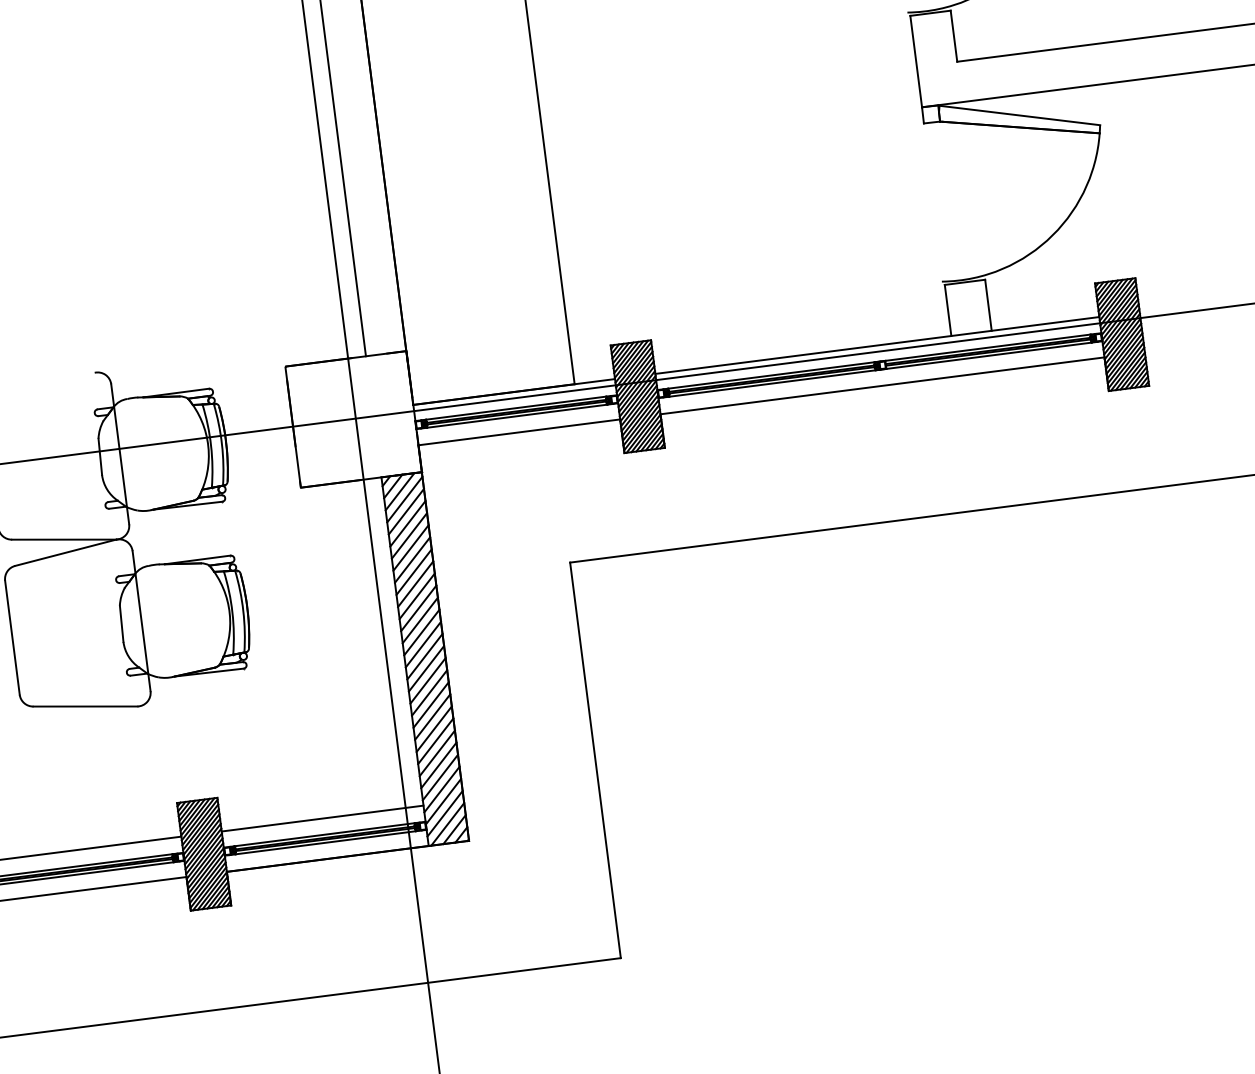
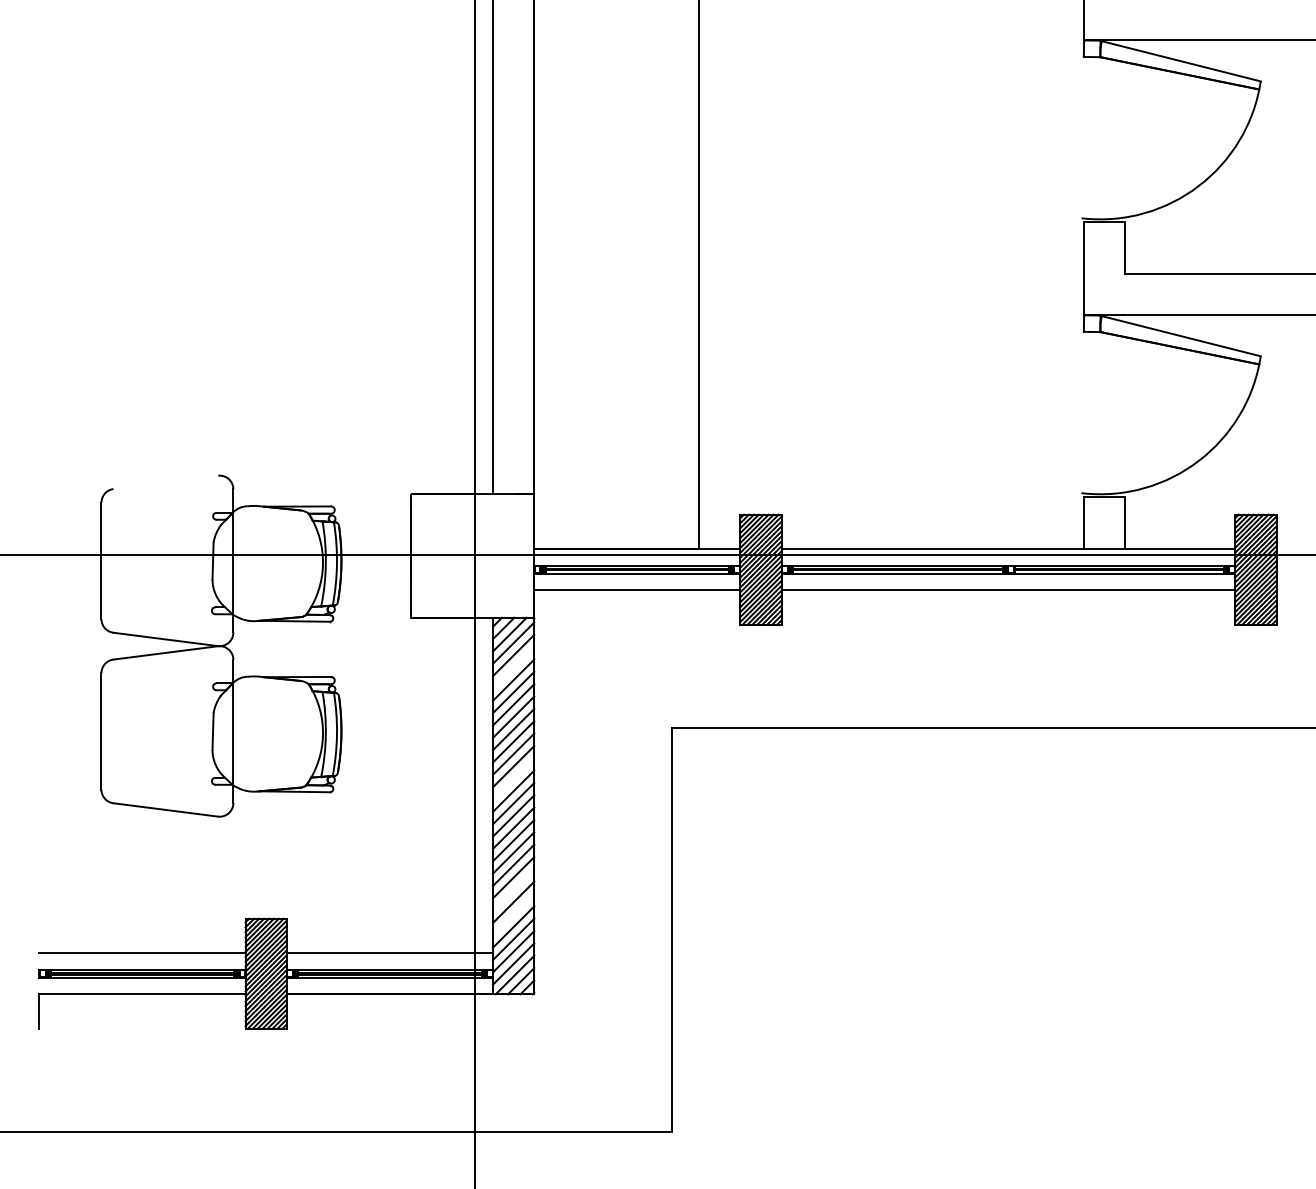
line: (407, 523) -> (513, 667), removed
line: (421, 632) -> (513, 778), removed
line: (435, 740) -> (513, 889), removed
line: (438, 765) -> (513, 914), removed

